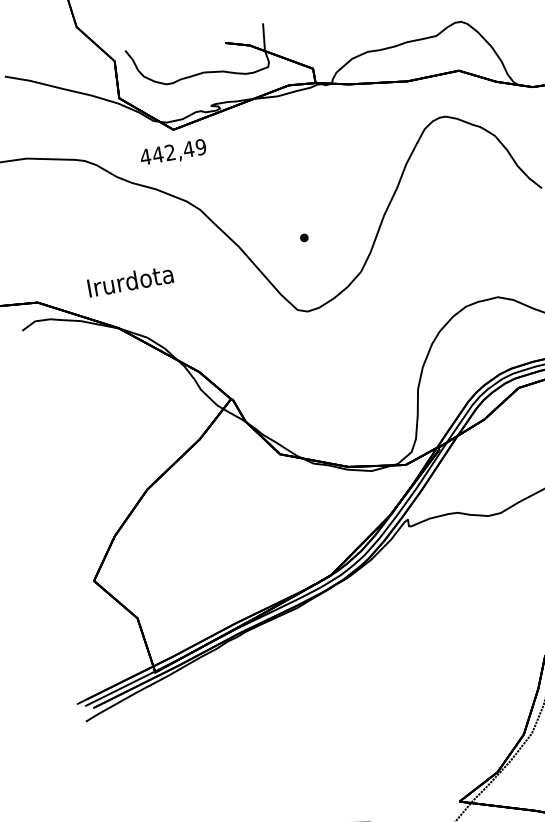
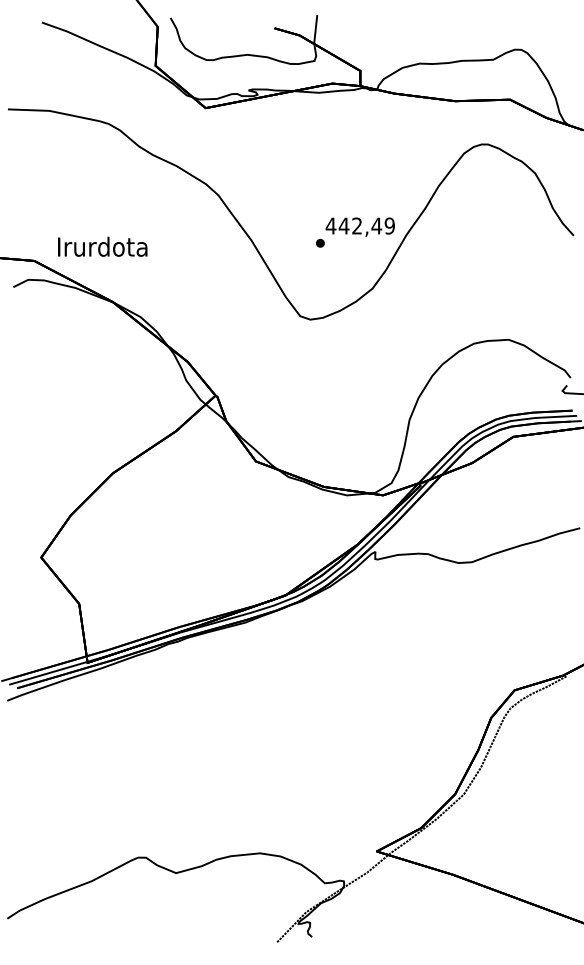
text: (172, 152) -> (359, 226), moved
text: (130, 280) -> (102, 246), moved

